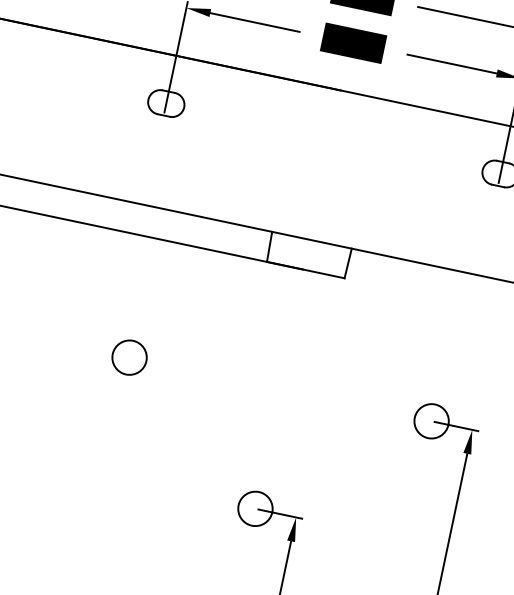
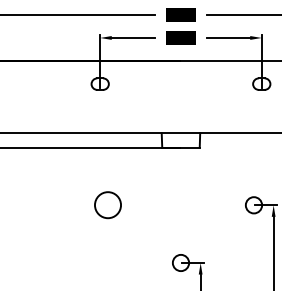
circle: (128, 357) -> (107, 205), size x1.6

